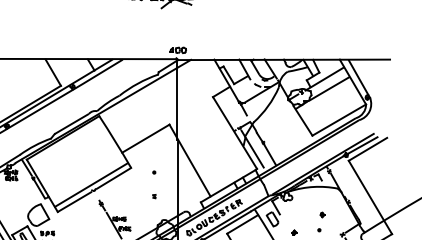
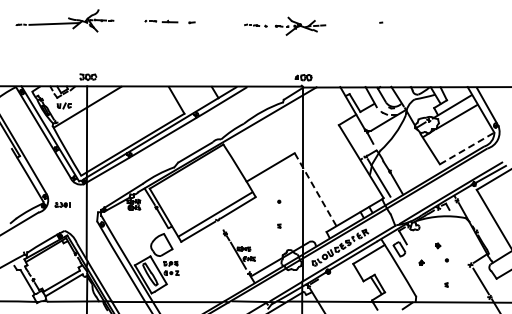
line: (339, 120) -> (467, 148), solid -> dashed
line: (189, 160) -> (315, 189), solid -> dashed
part: (322, 214) -> (438, 245), moved

